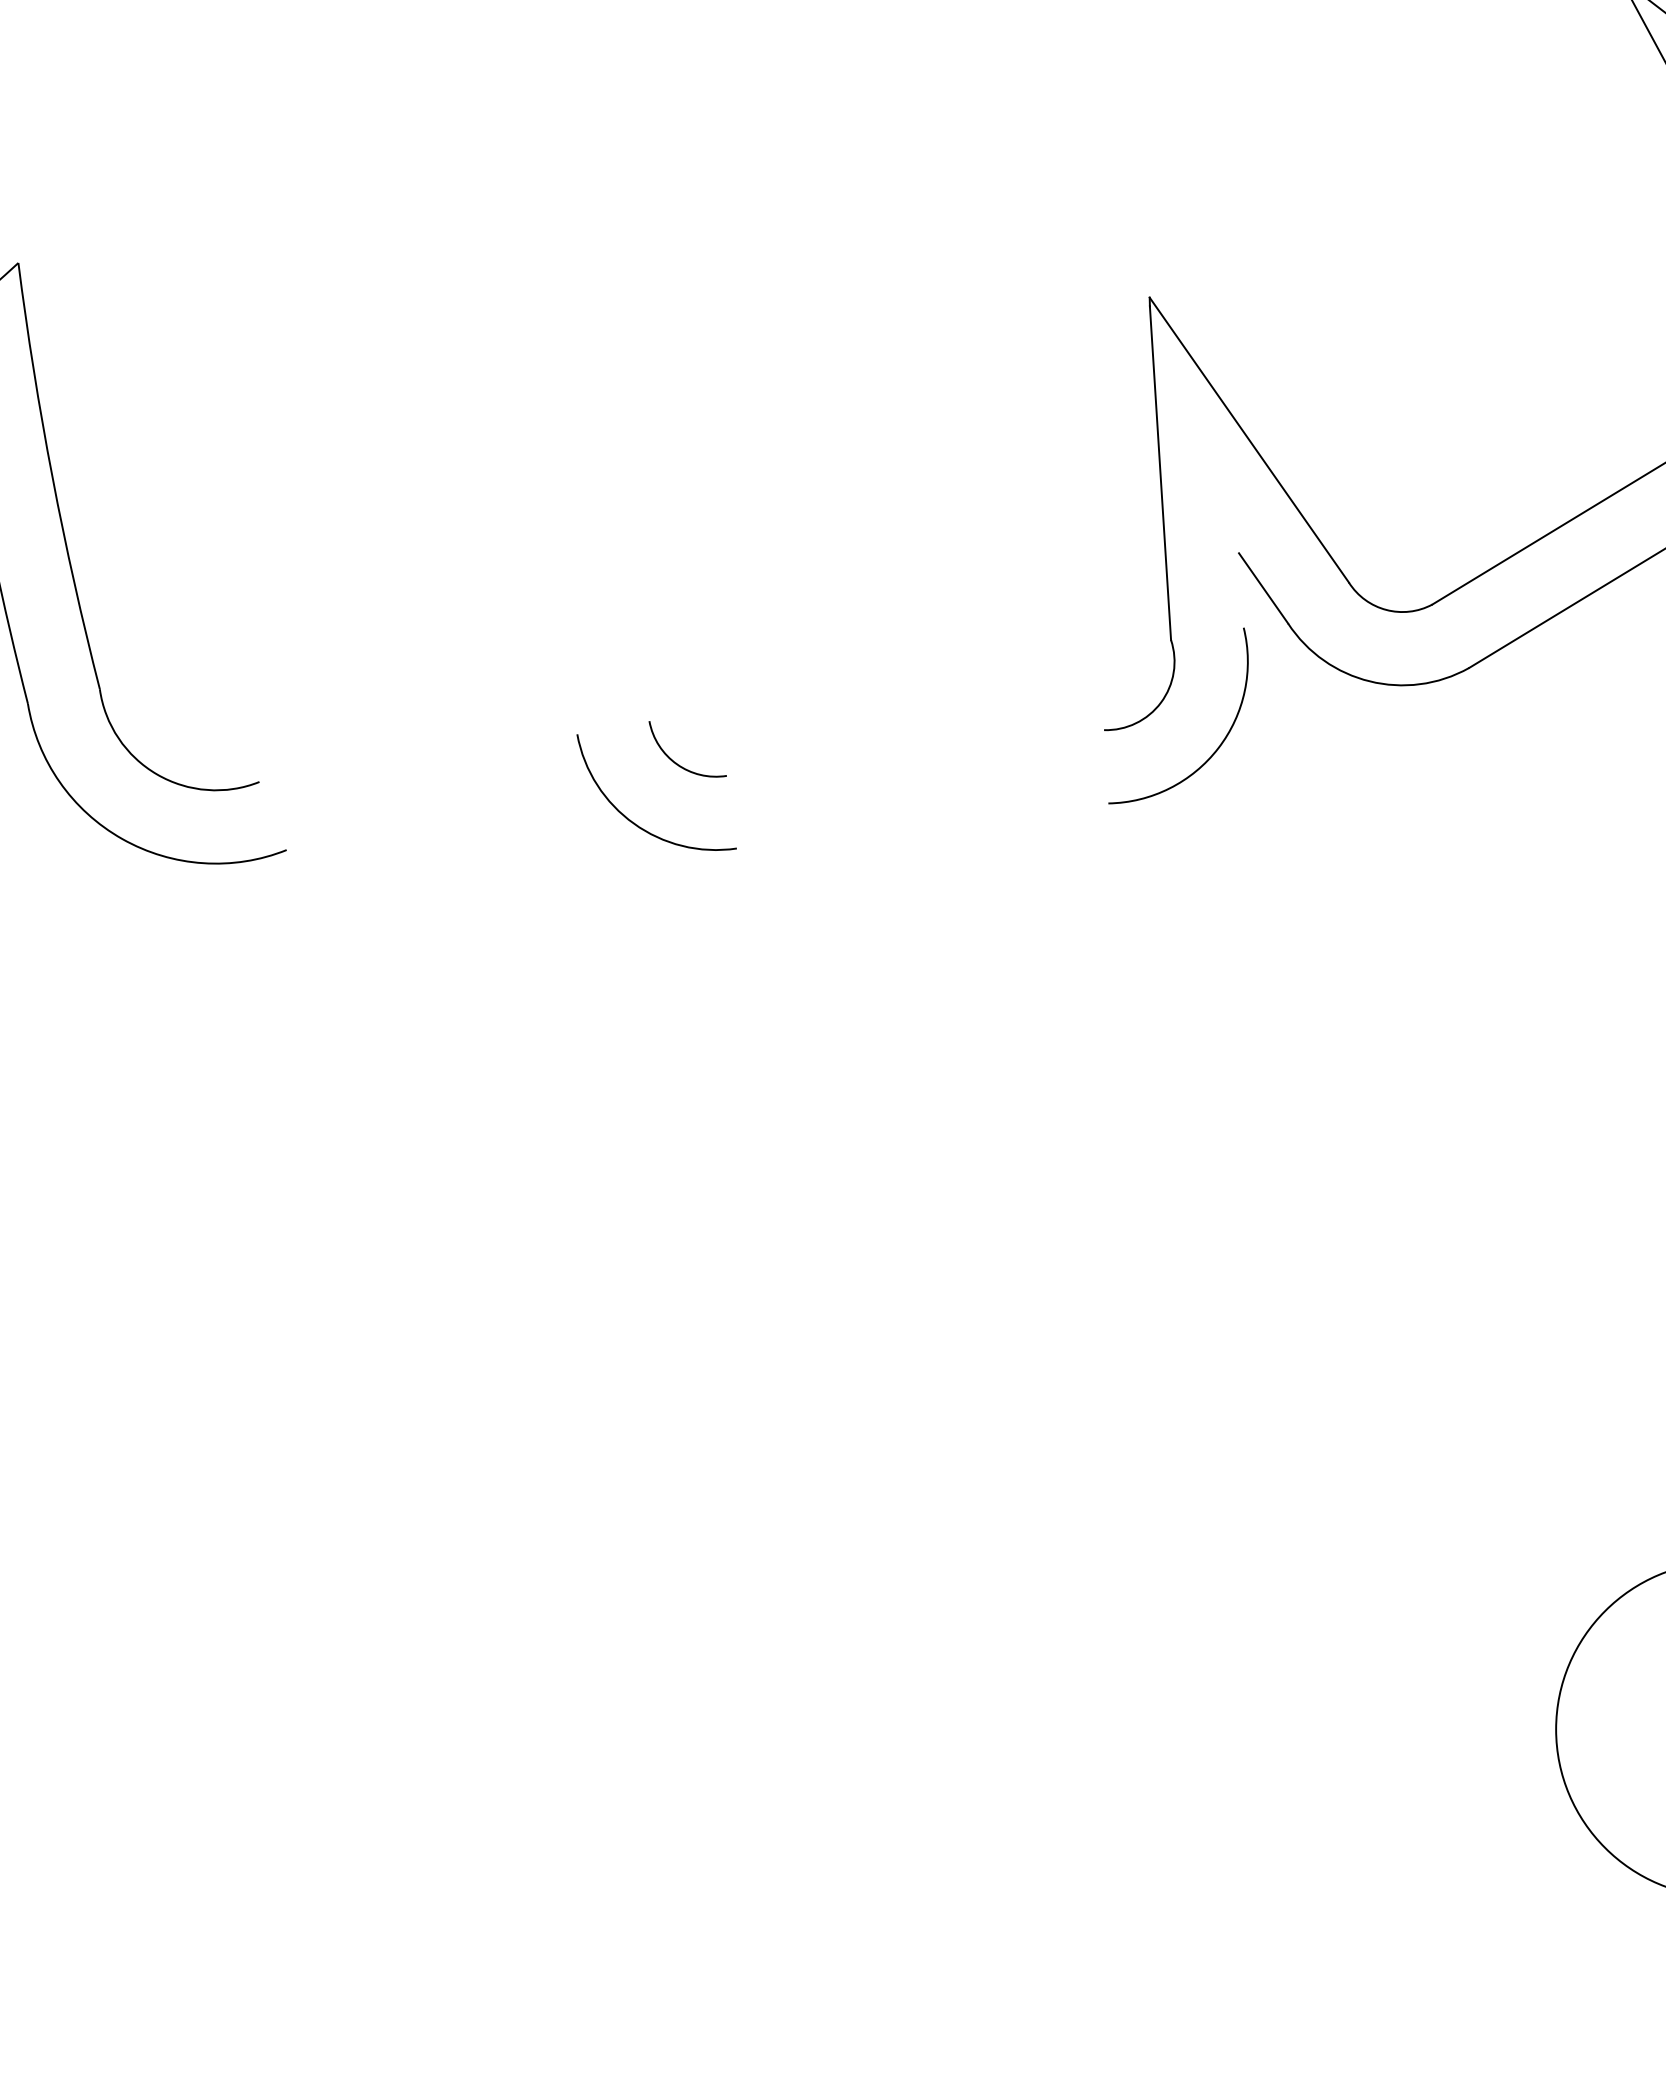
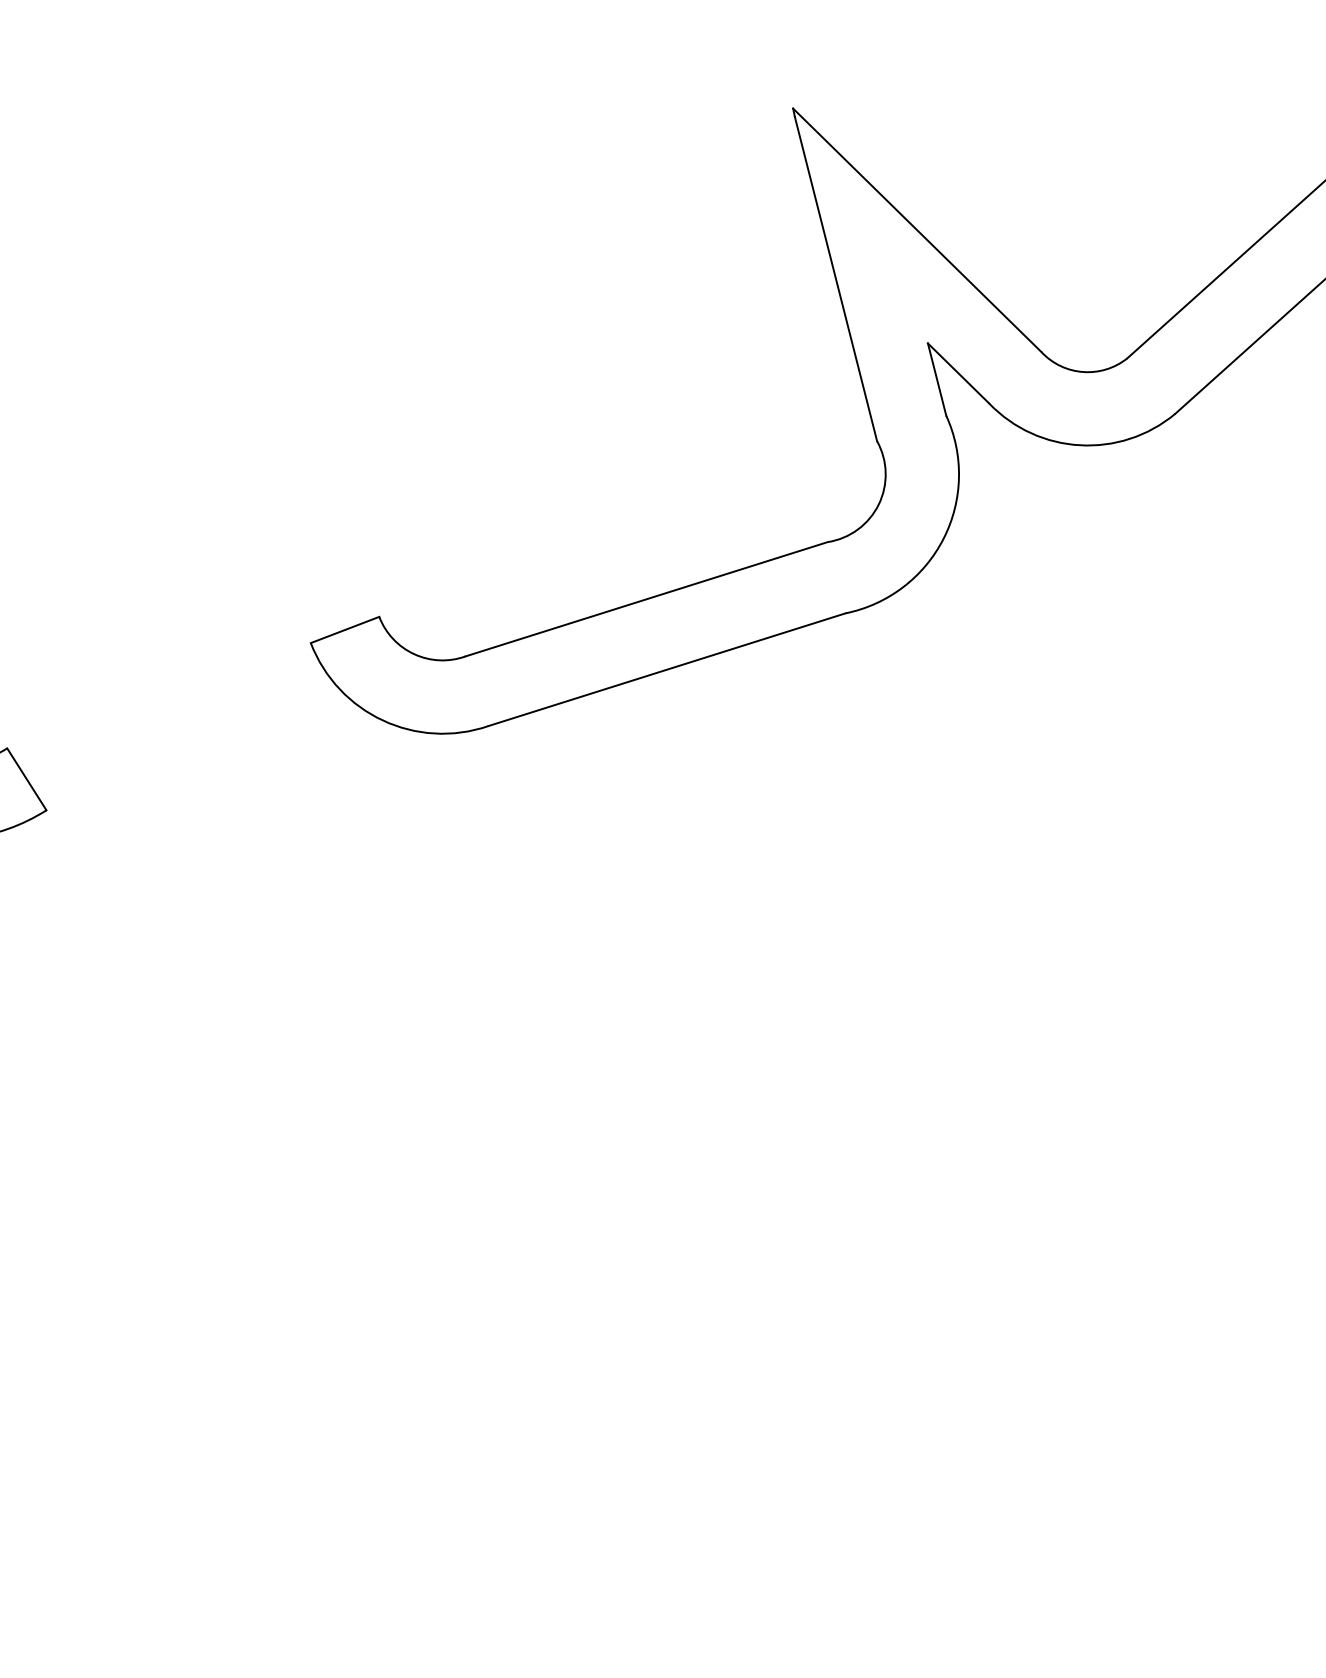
line: (1241, 590) -> (937, 379), added
line: (613, 727) -> (345, 629), added
line: (915, 752) -> (646, 598), added
line: (272, 815) -> (26, 778), added
line: (922, 825) -> (666, 669), added

